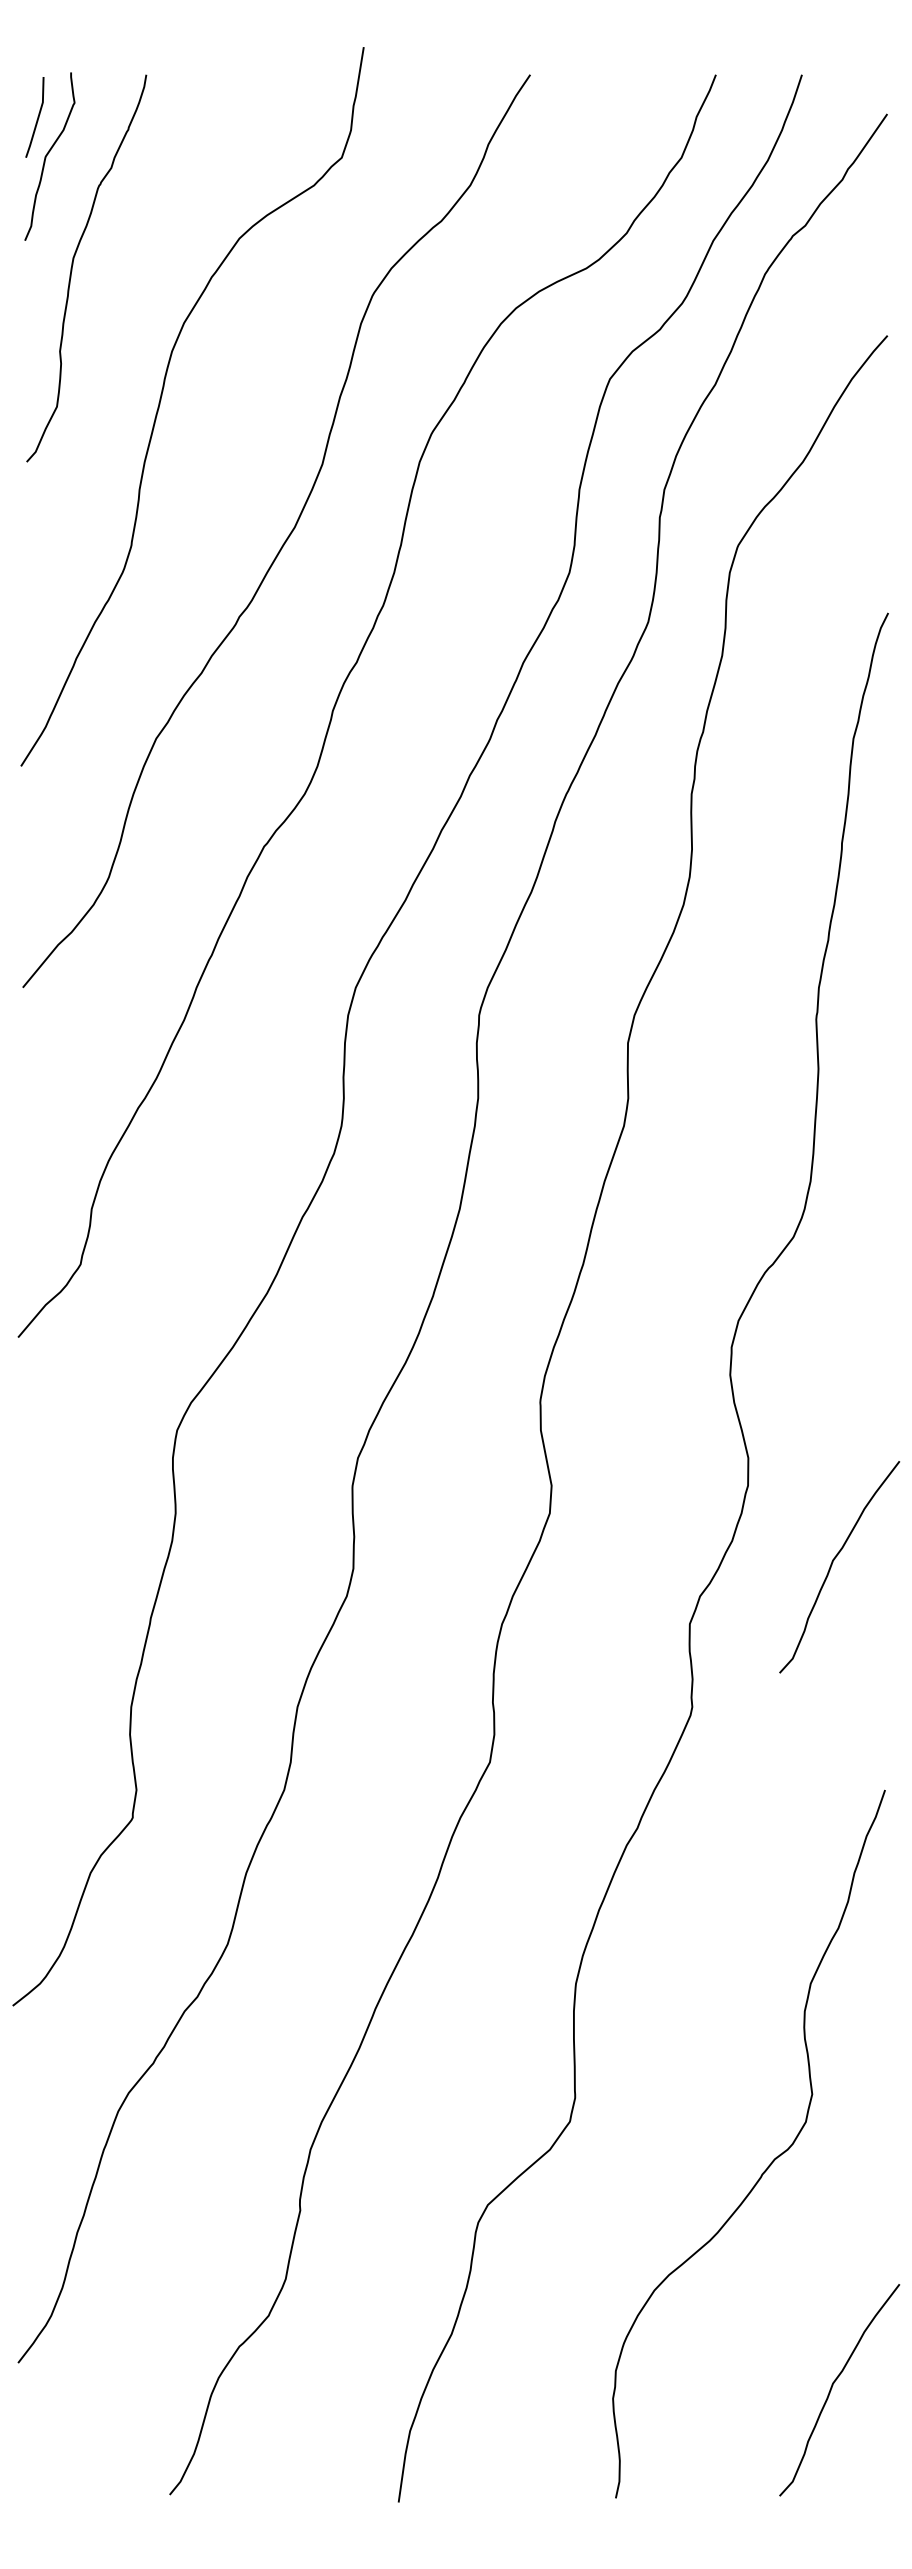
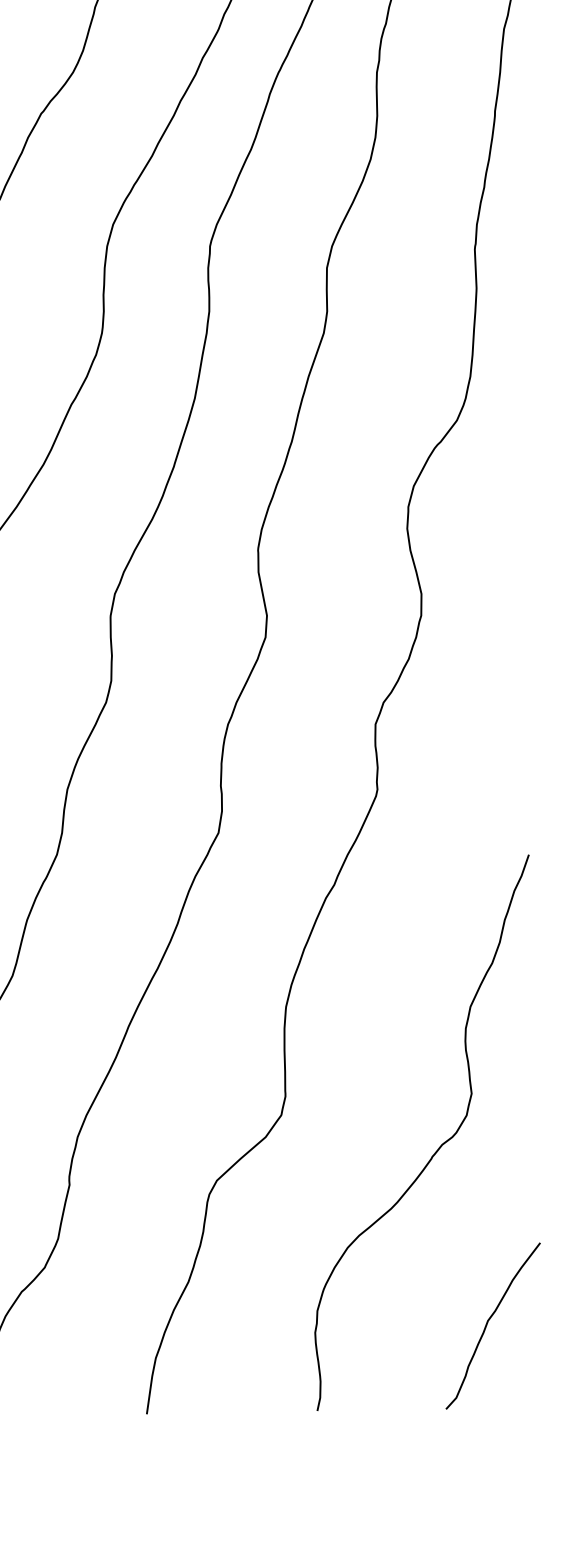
curve: (832, 1565) -> (487, 678), removed

